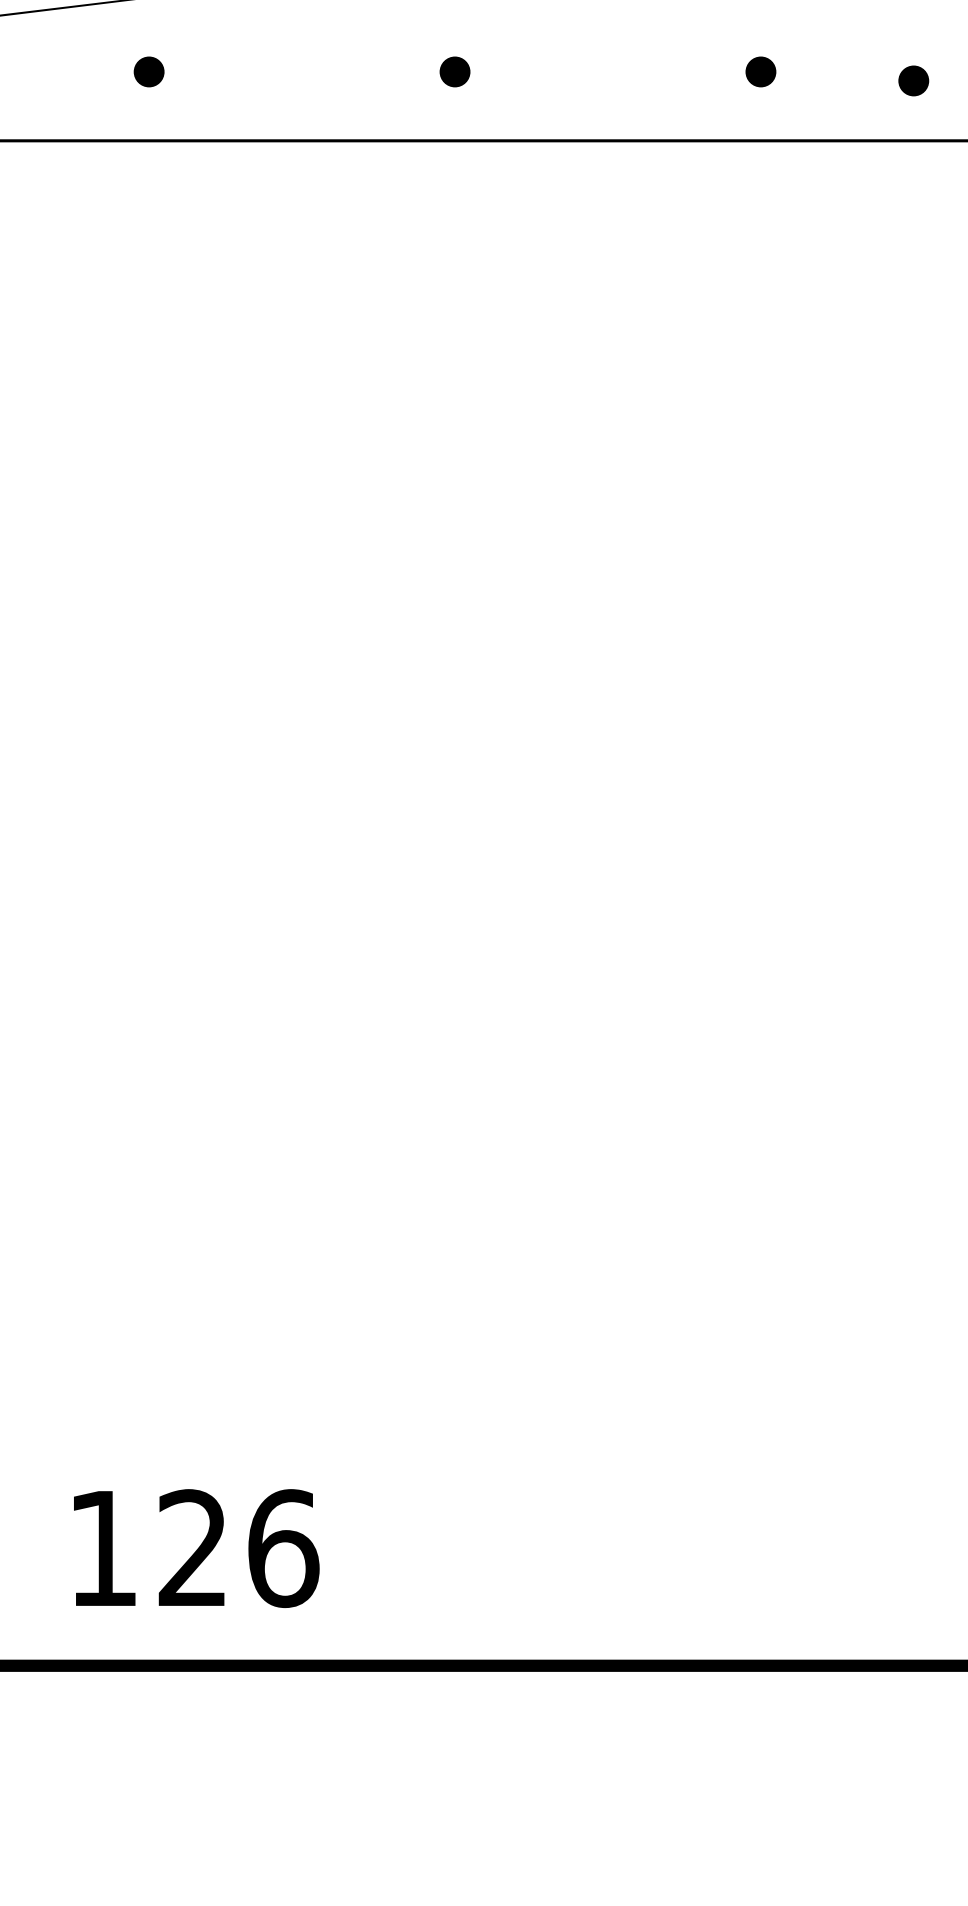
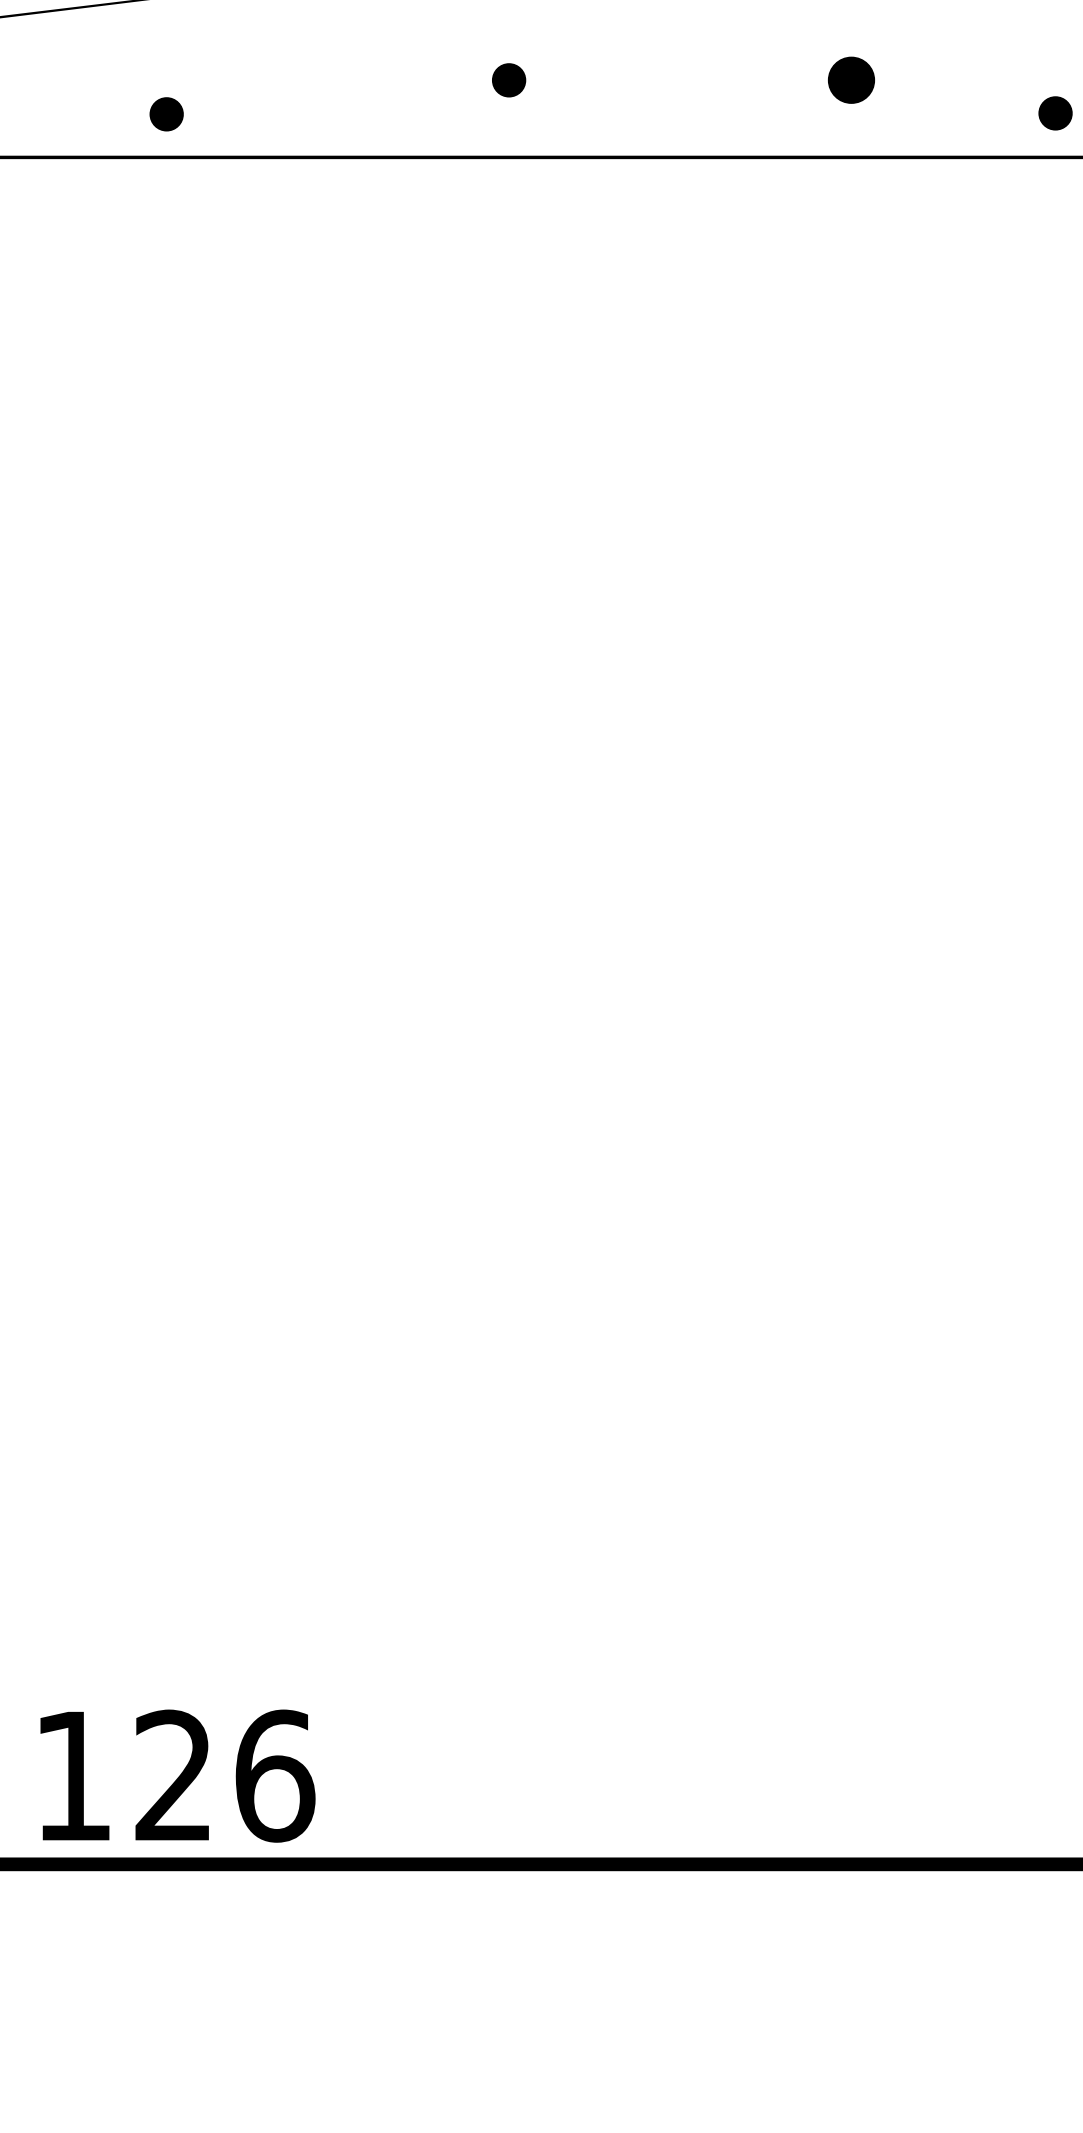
part: (148, 72) -> (166, 114), moved
part: (760, 72) -> (851, 80), size x1.4
part: (913, 81) -> (1055, 113), moved
text: (196, 1548) -> (177, 1775), moved

